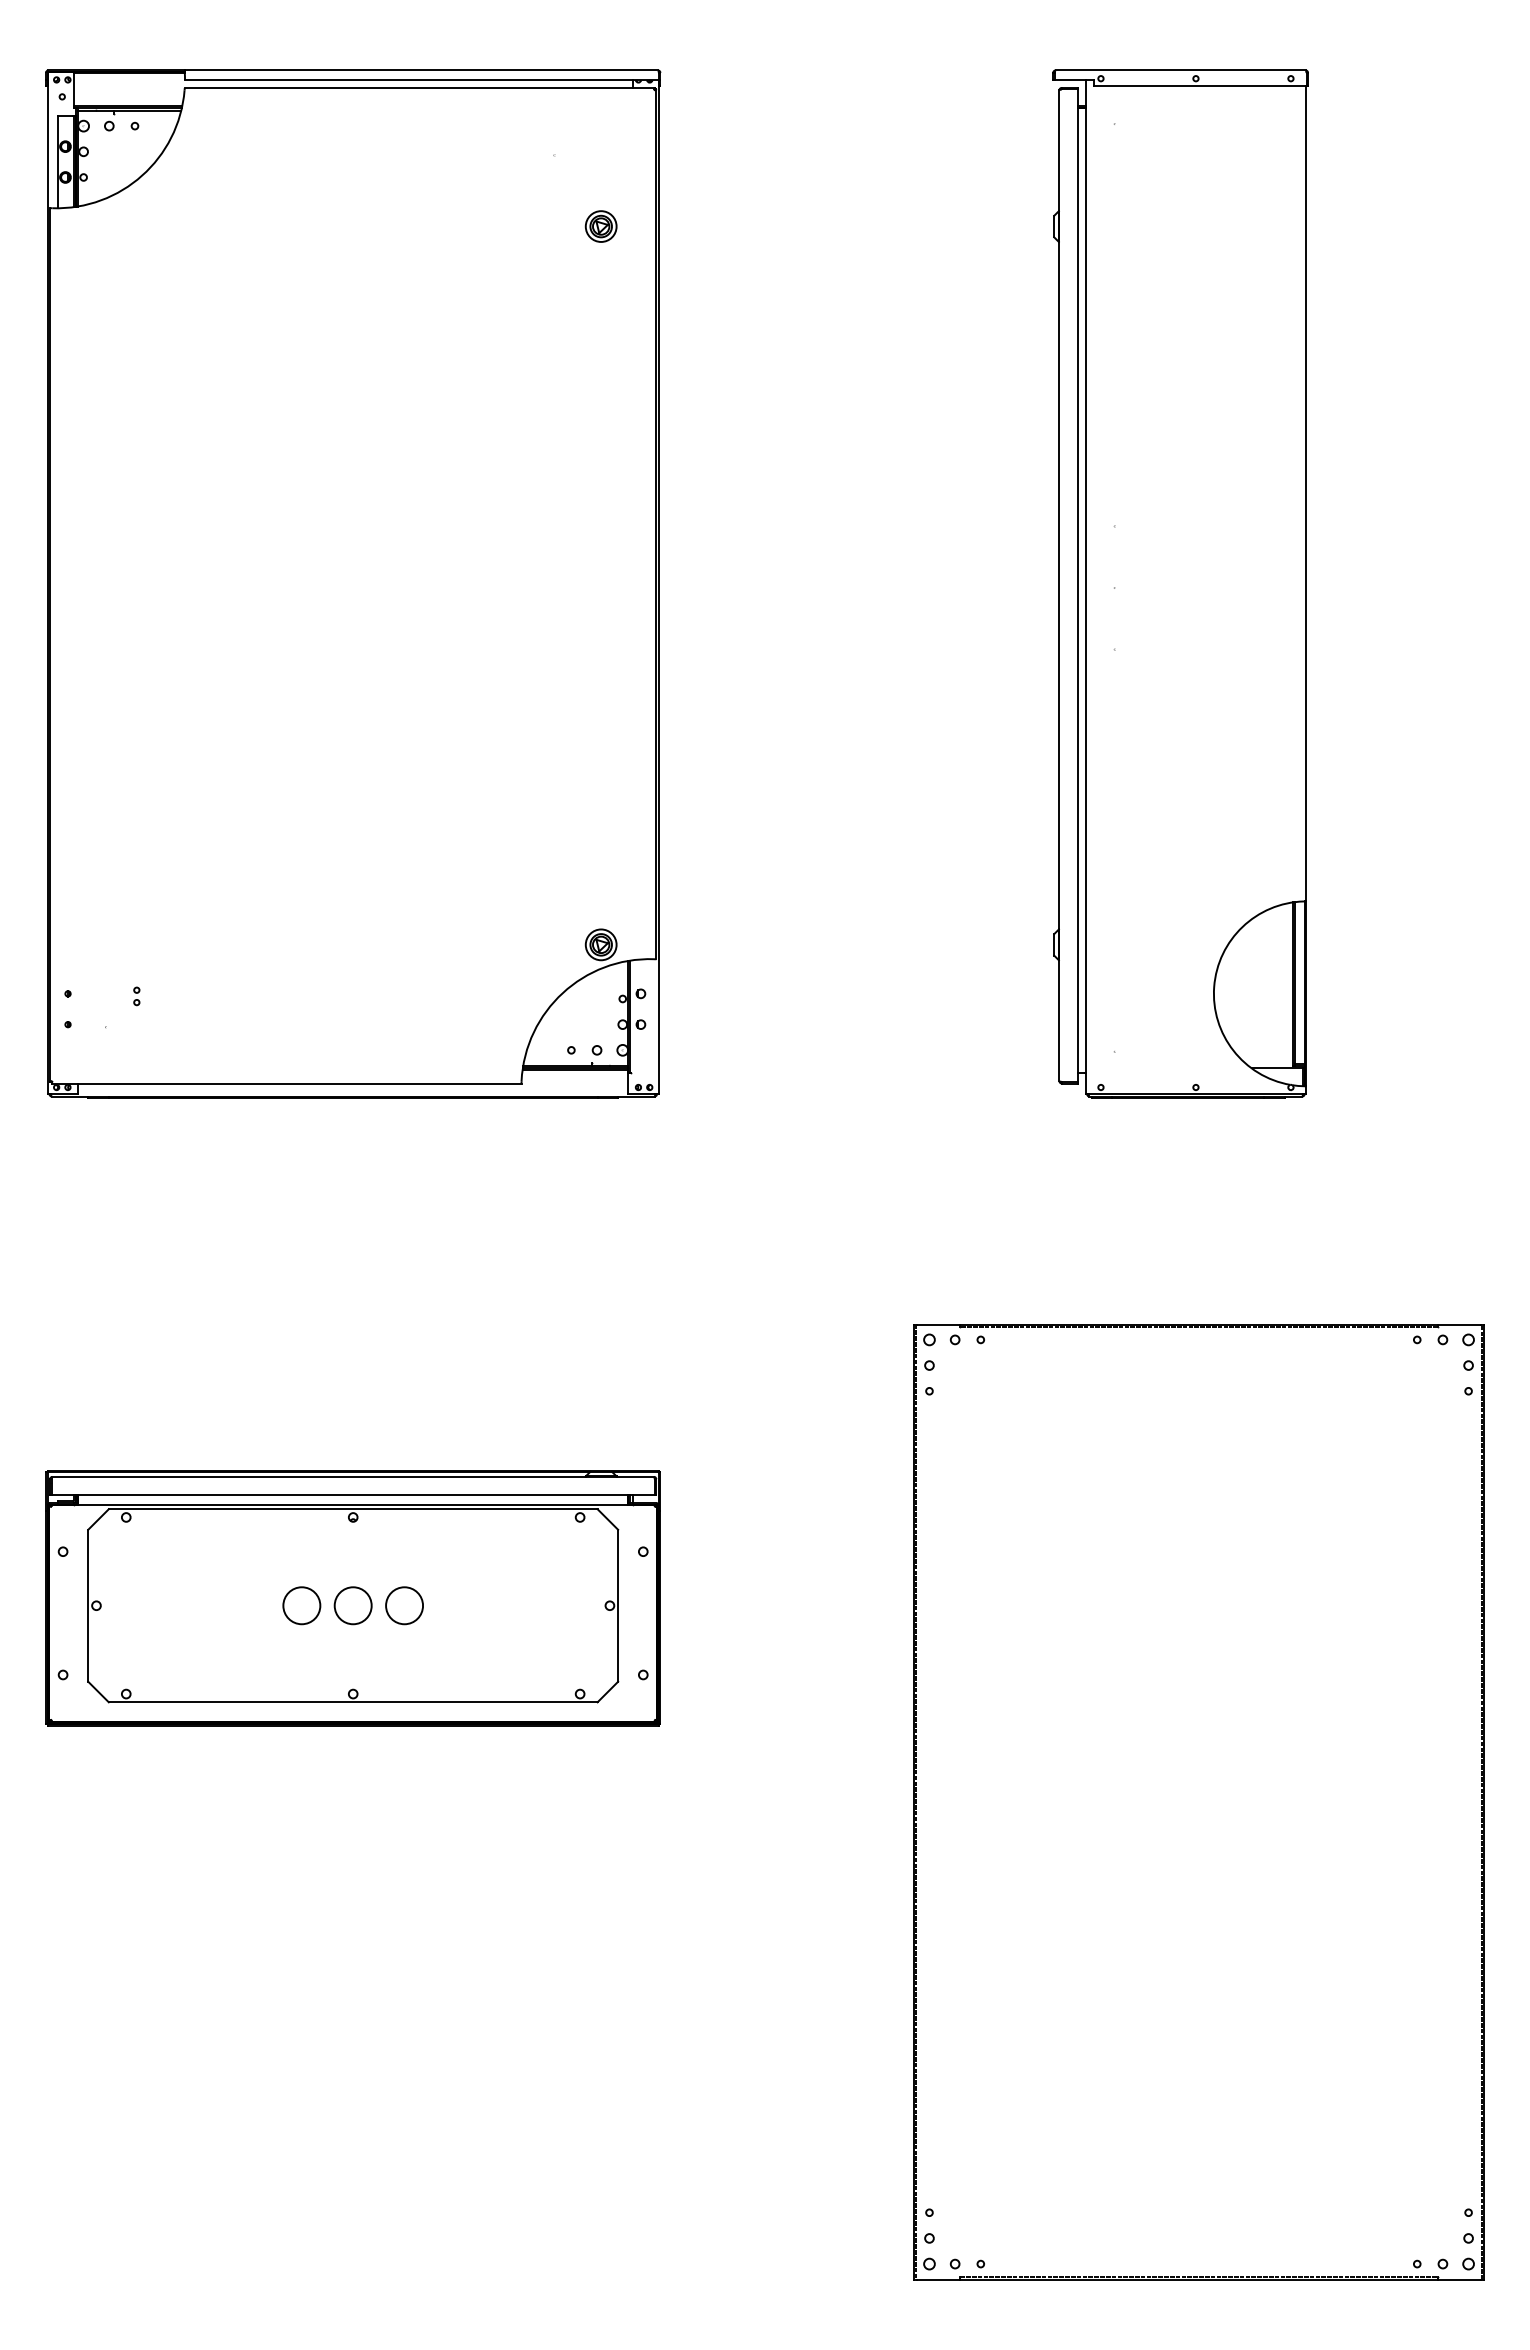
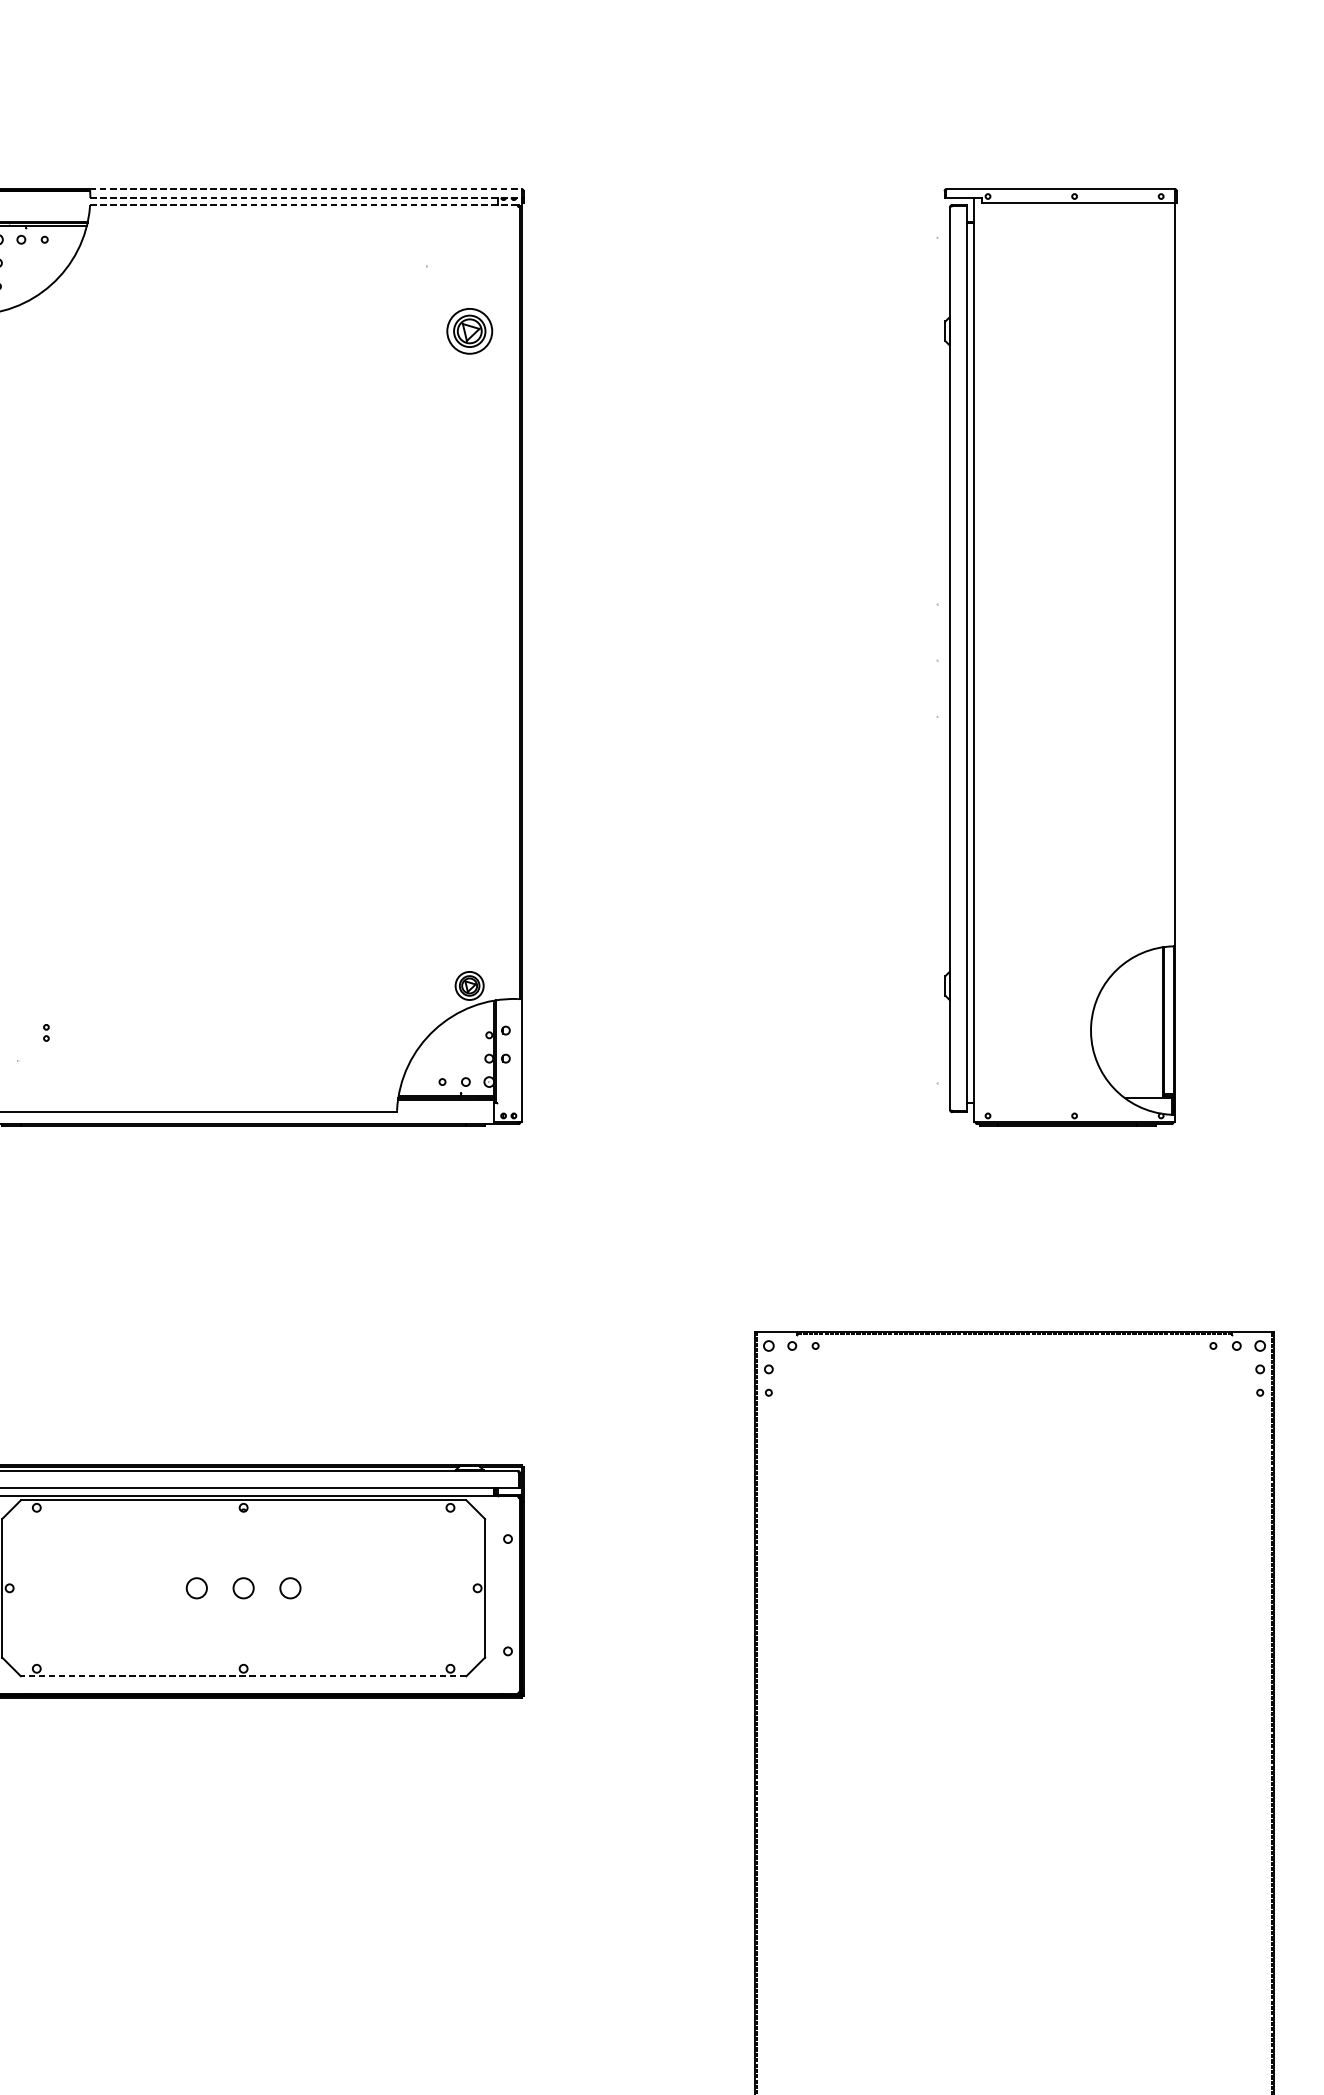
line: (421, 70) -> (305, 189), solid -> dashed
line: (421, 80) -> (305, 198), solid -> dashed
line: (419, 87) -> (304, 204), solid -> dashed
part: (600, 226) -> (469, 331), size x1.6
part: (1180, 583) -> (1060, 656), moved
circle: (301, 1605) -> (196, 1588), size x0.6
circle: (352, 1605) -> (243, 1588), size x0.6
circle: (404, 1605) -> (290, 1588), size x0.6
line: (352, 1702) -> (243, 1676), solid -> dashed

